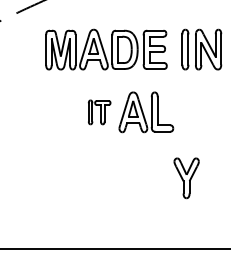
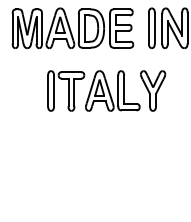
part: (99, 112) -> (65, 91), size x1.67
part: (186, 178) -> (152, 91), moved

